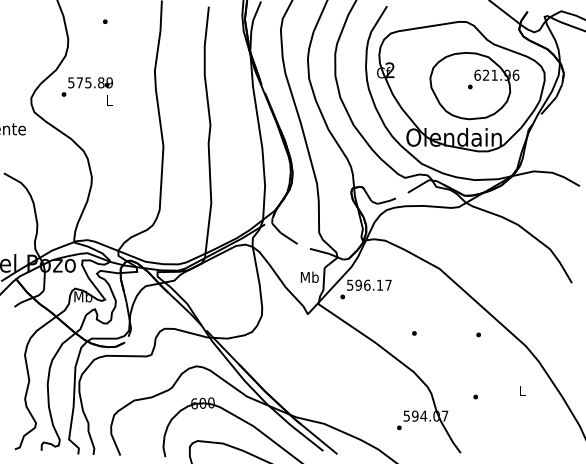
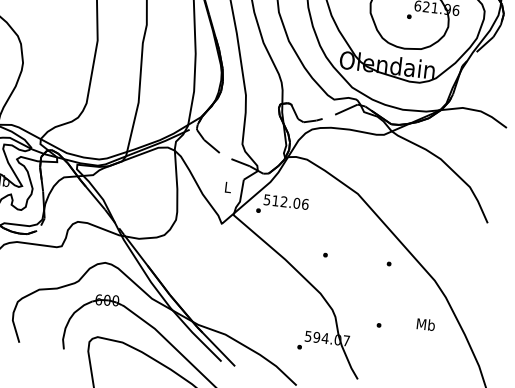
text: (309, 276) -> (227, 186), Mb -> L
text: (373, 284) -> (290, 201), 596.17 -> 512.06
text: (522, 390) -> (426, 324), L -> Mb

